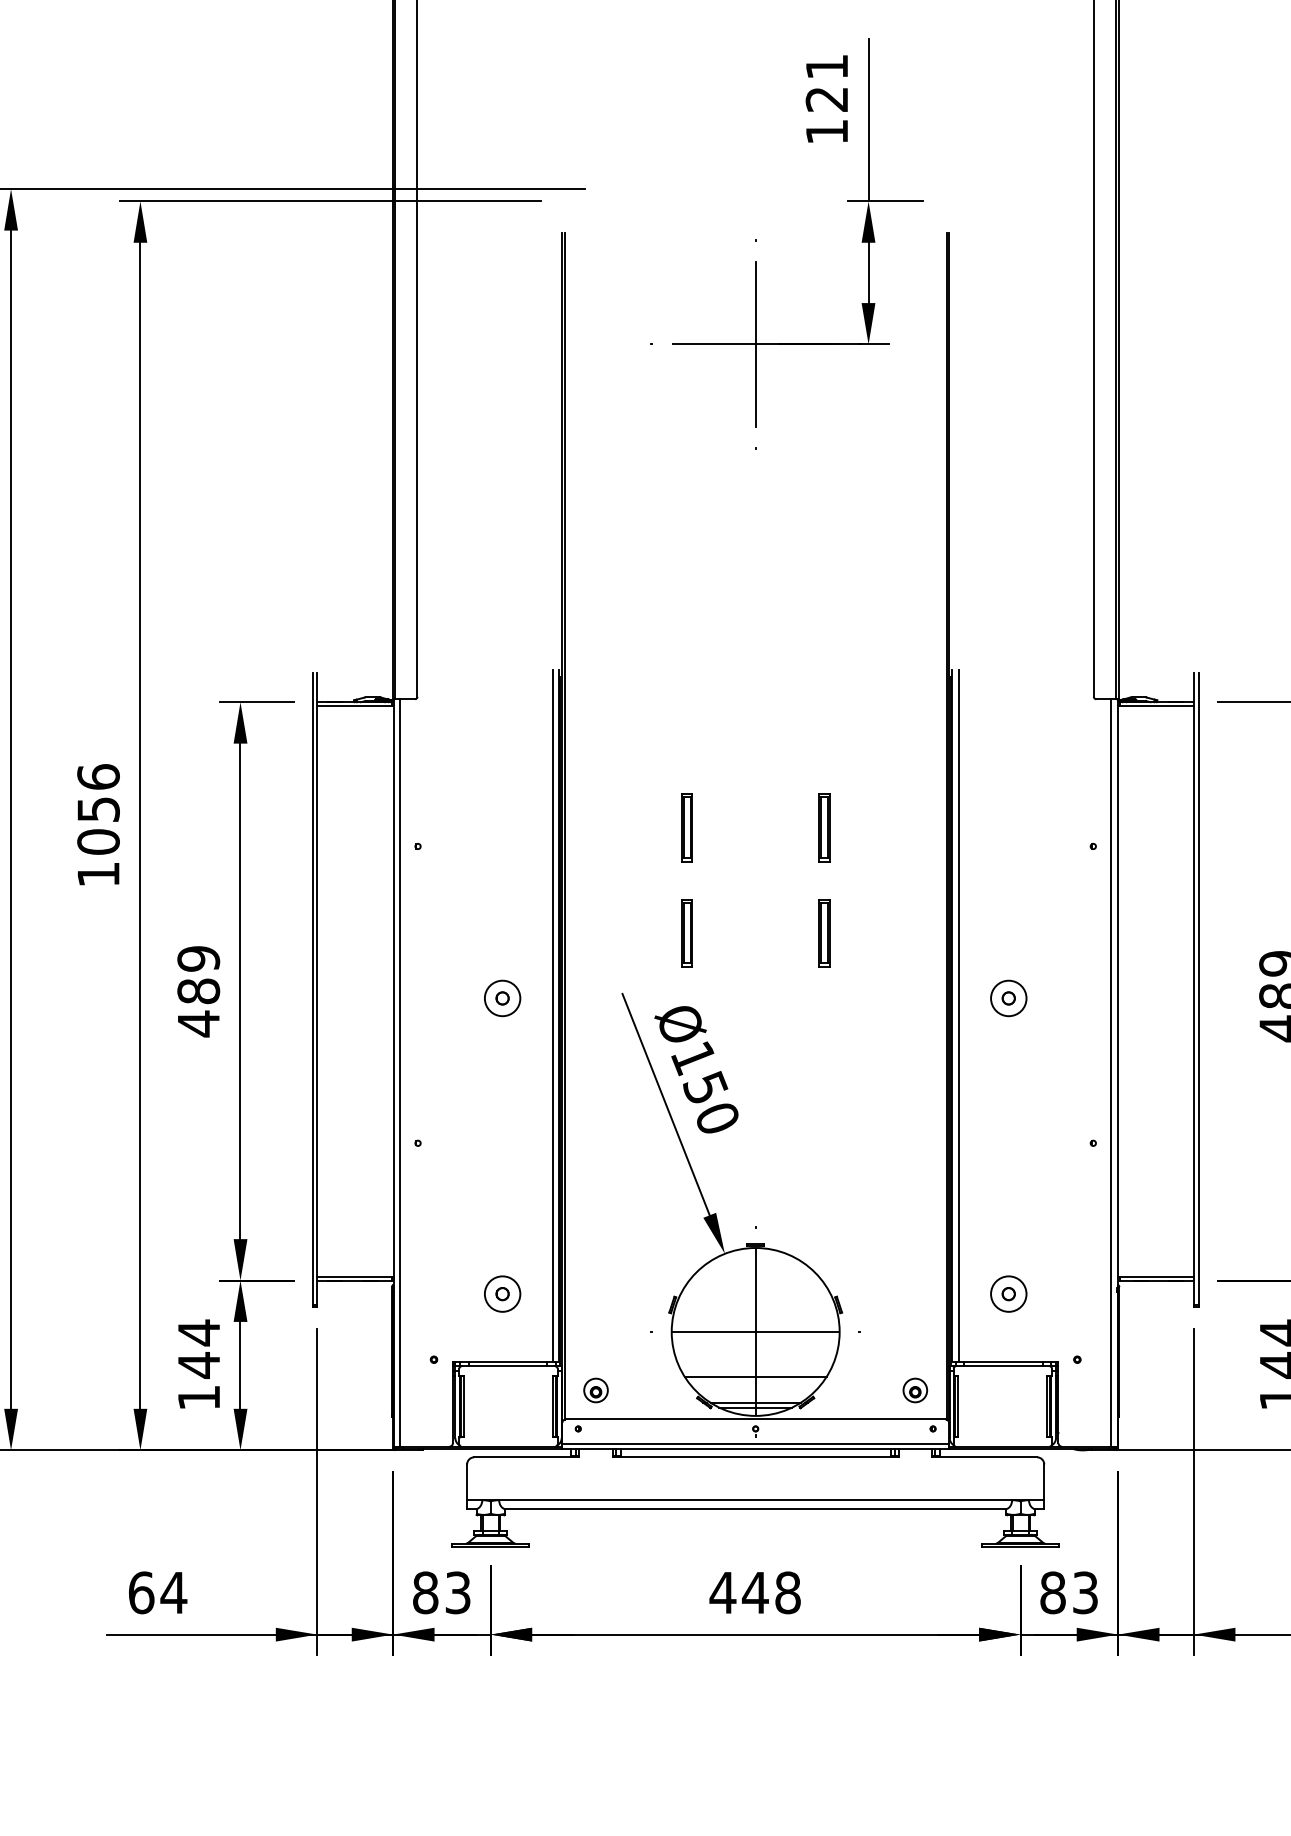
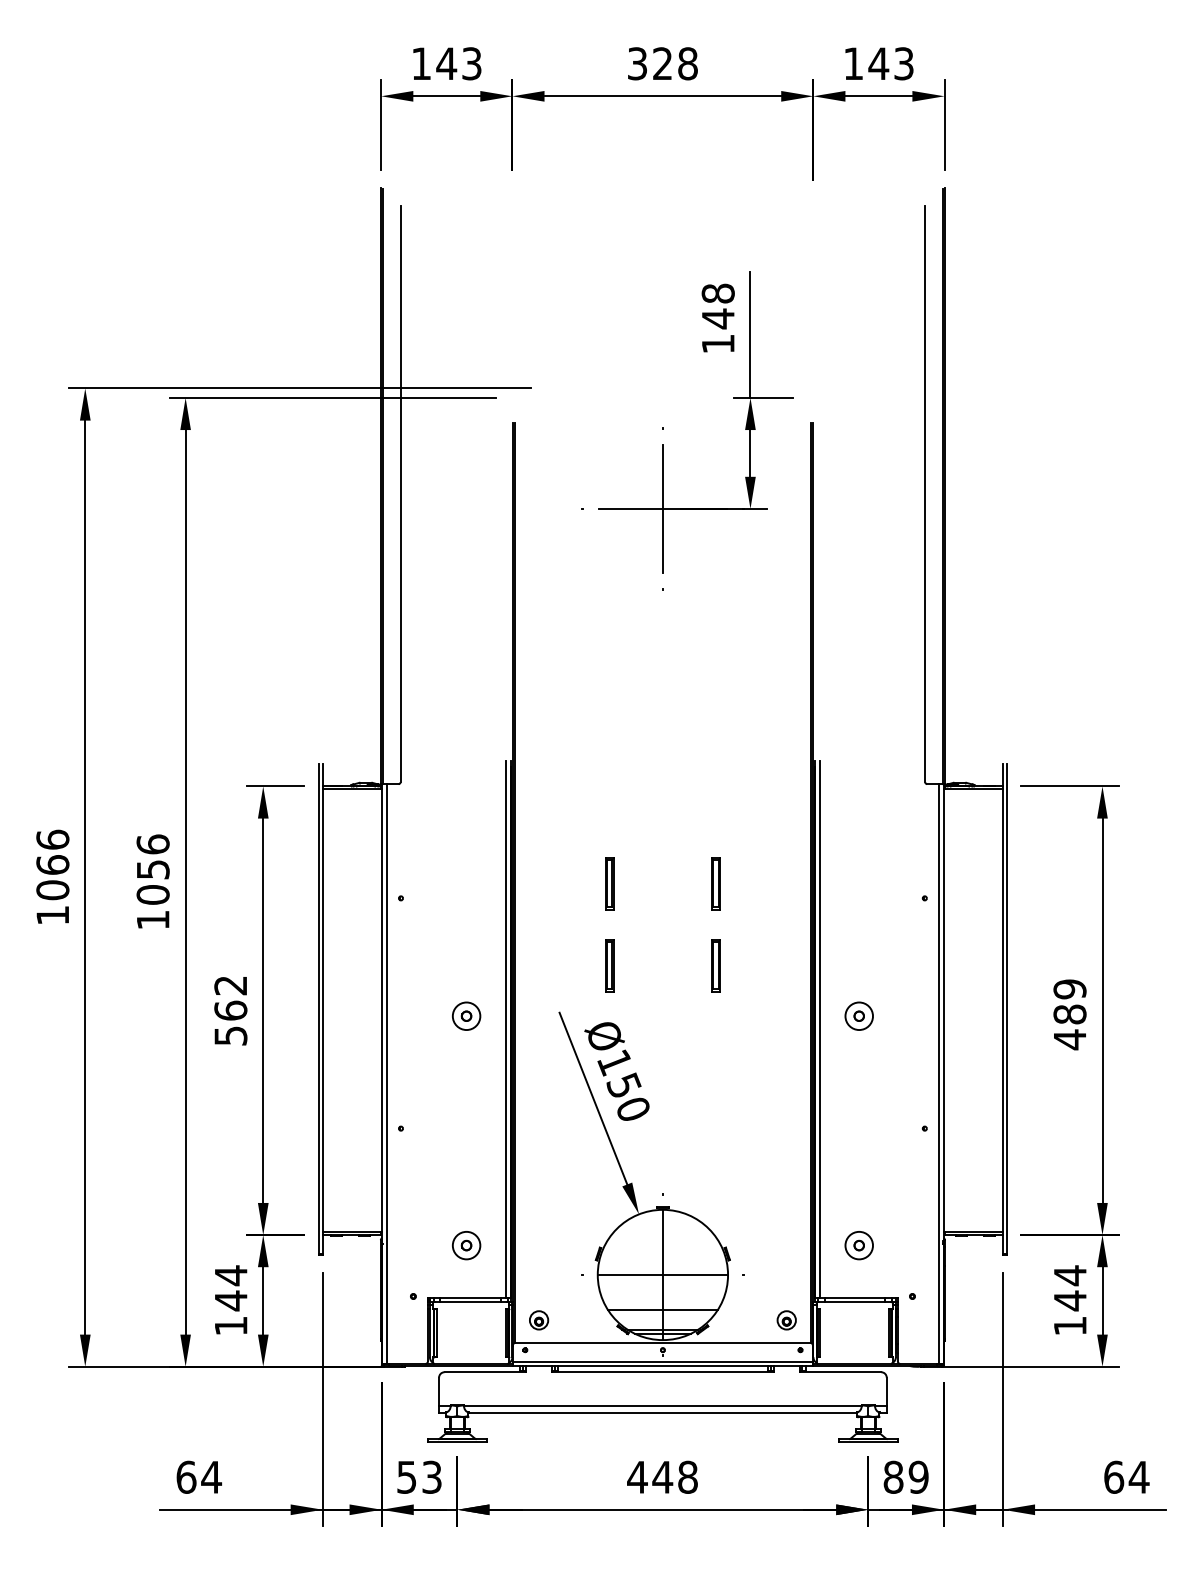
text: (826, 83) -> (717, 306), 121 -> 148
text: (198, 991) -> (230, 1010), 489 -> 562
text: (425, 1591) -> (406, 1476), 83 -> 53
text: (1085, 1591) -> (918, 1476), 83 -> 89

